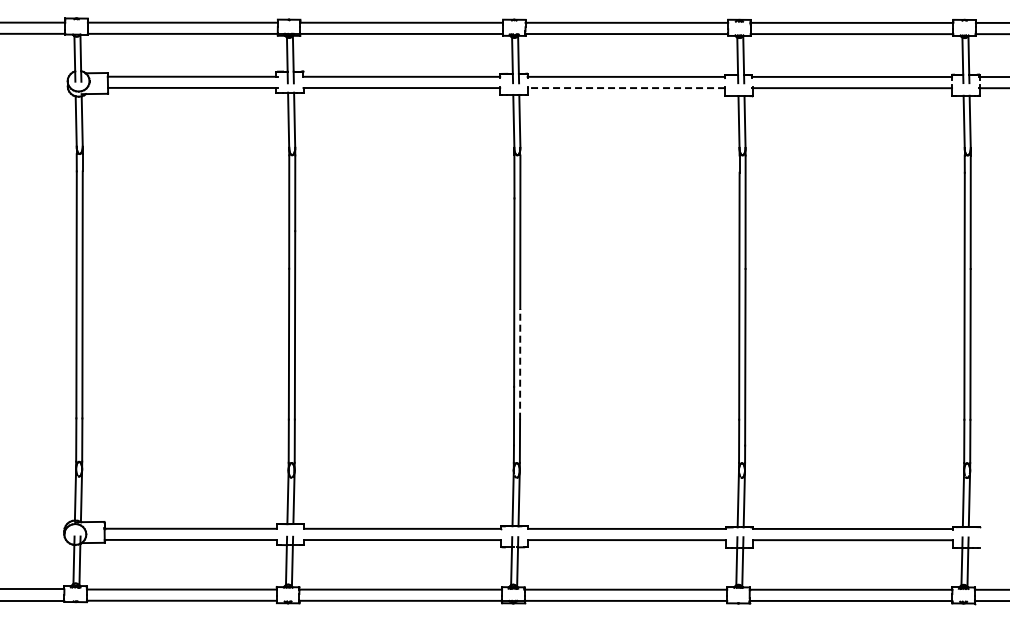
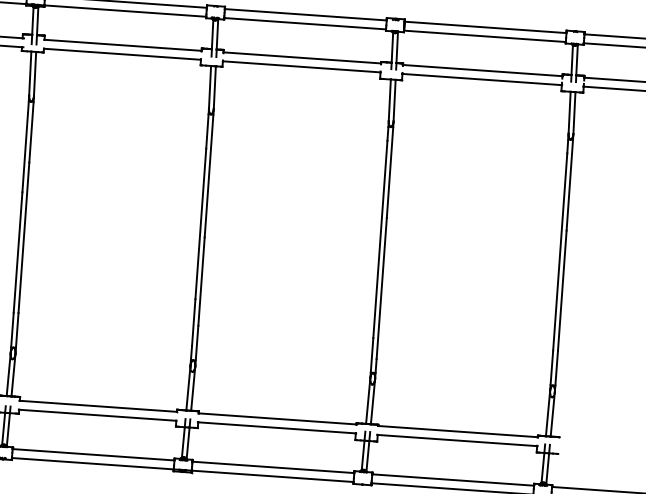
line: (626, 88) -> (301, 67), dashed -> solid
line: (520, 363) -> (201, 280), dashed -> solid

